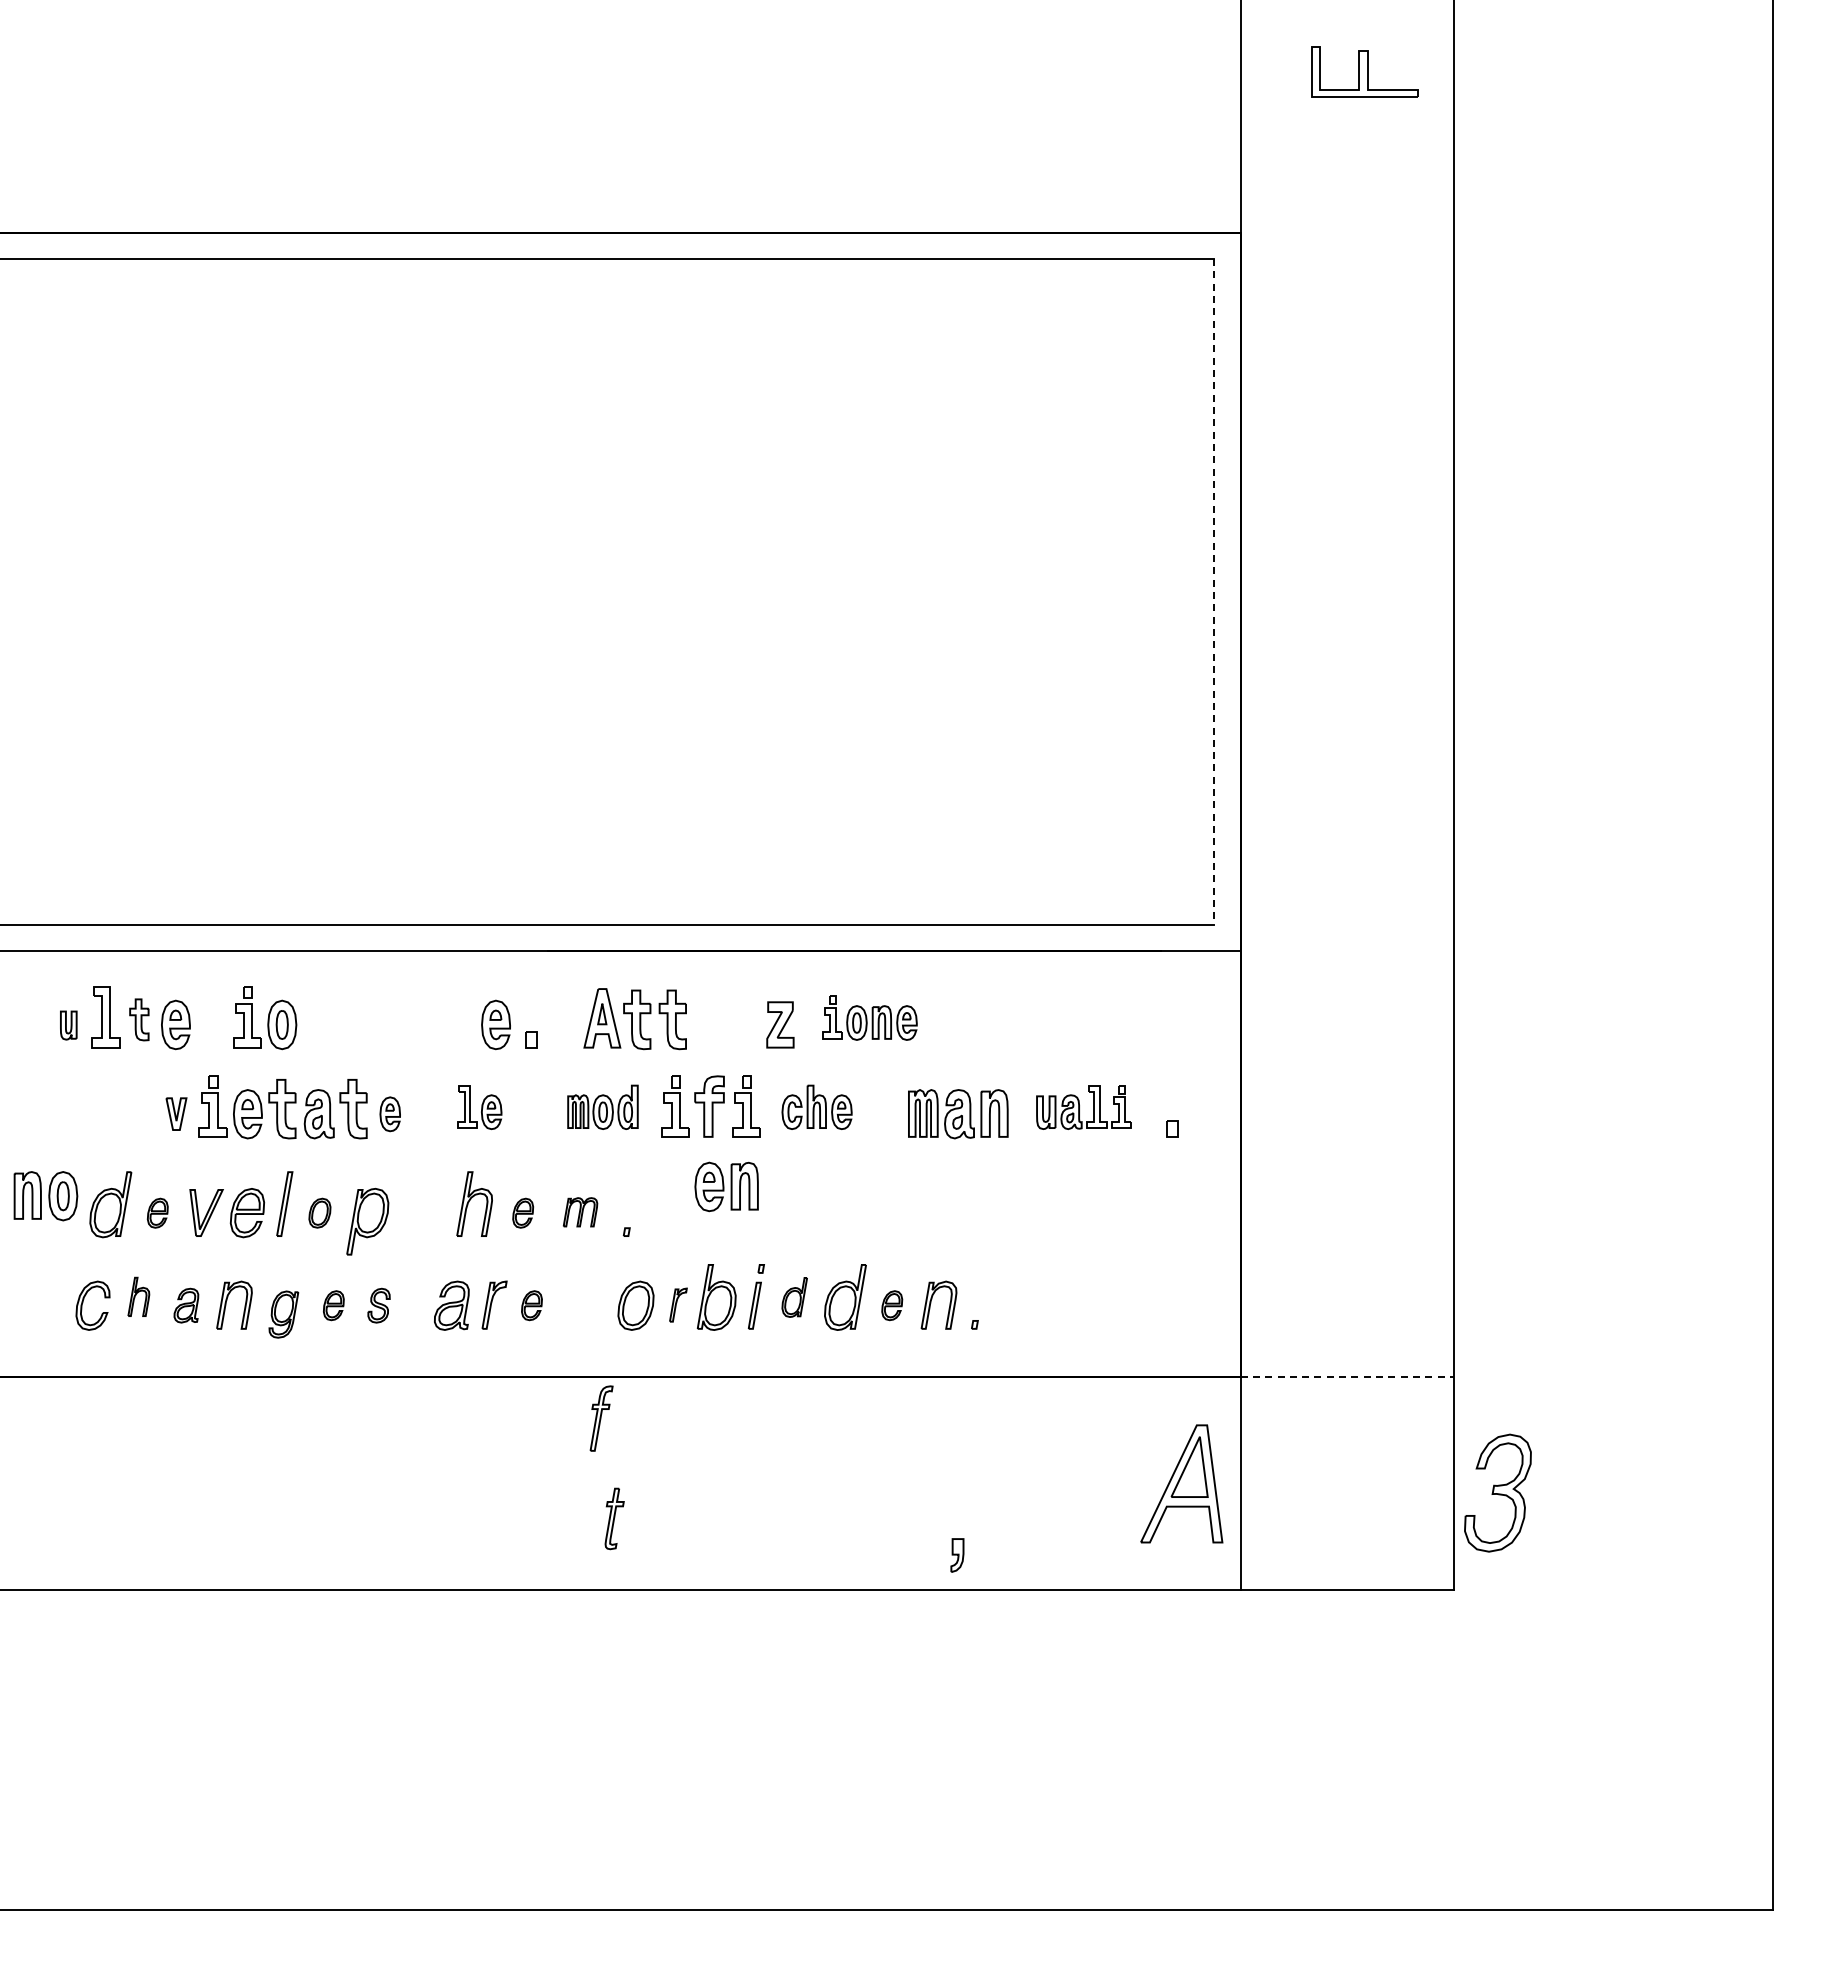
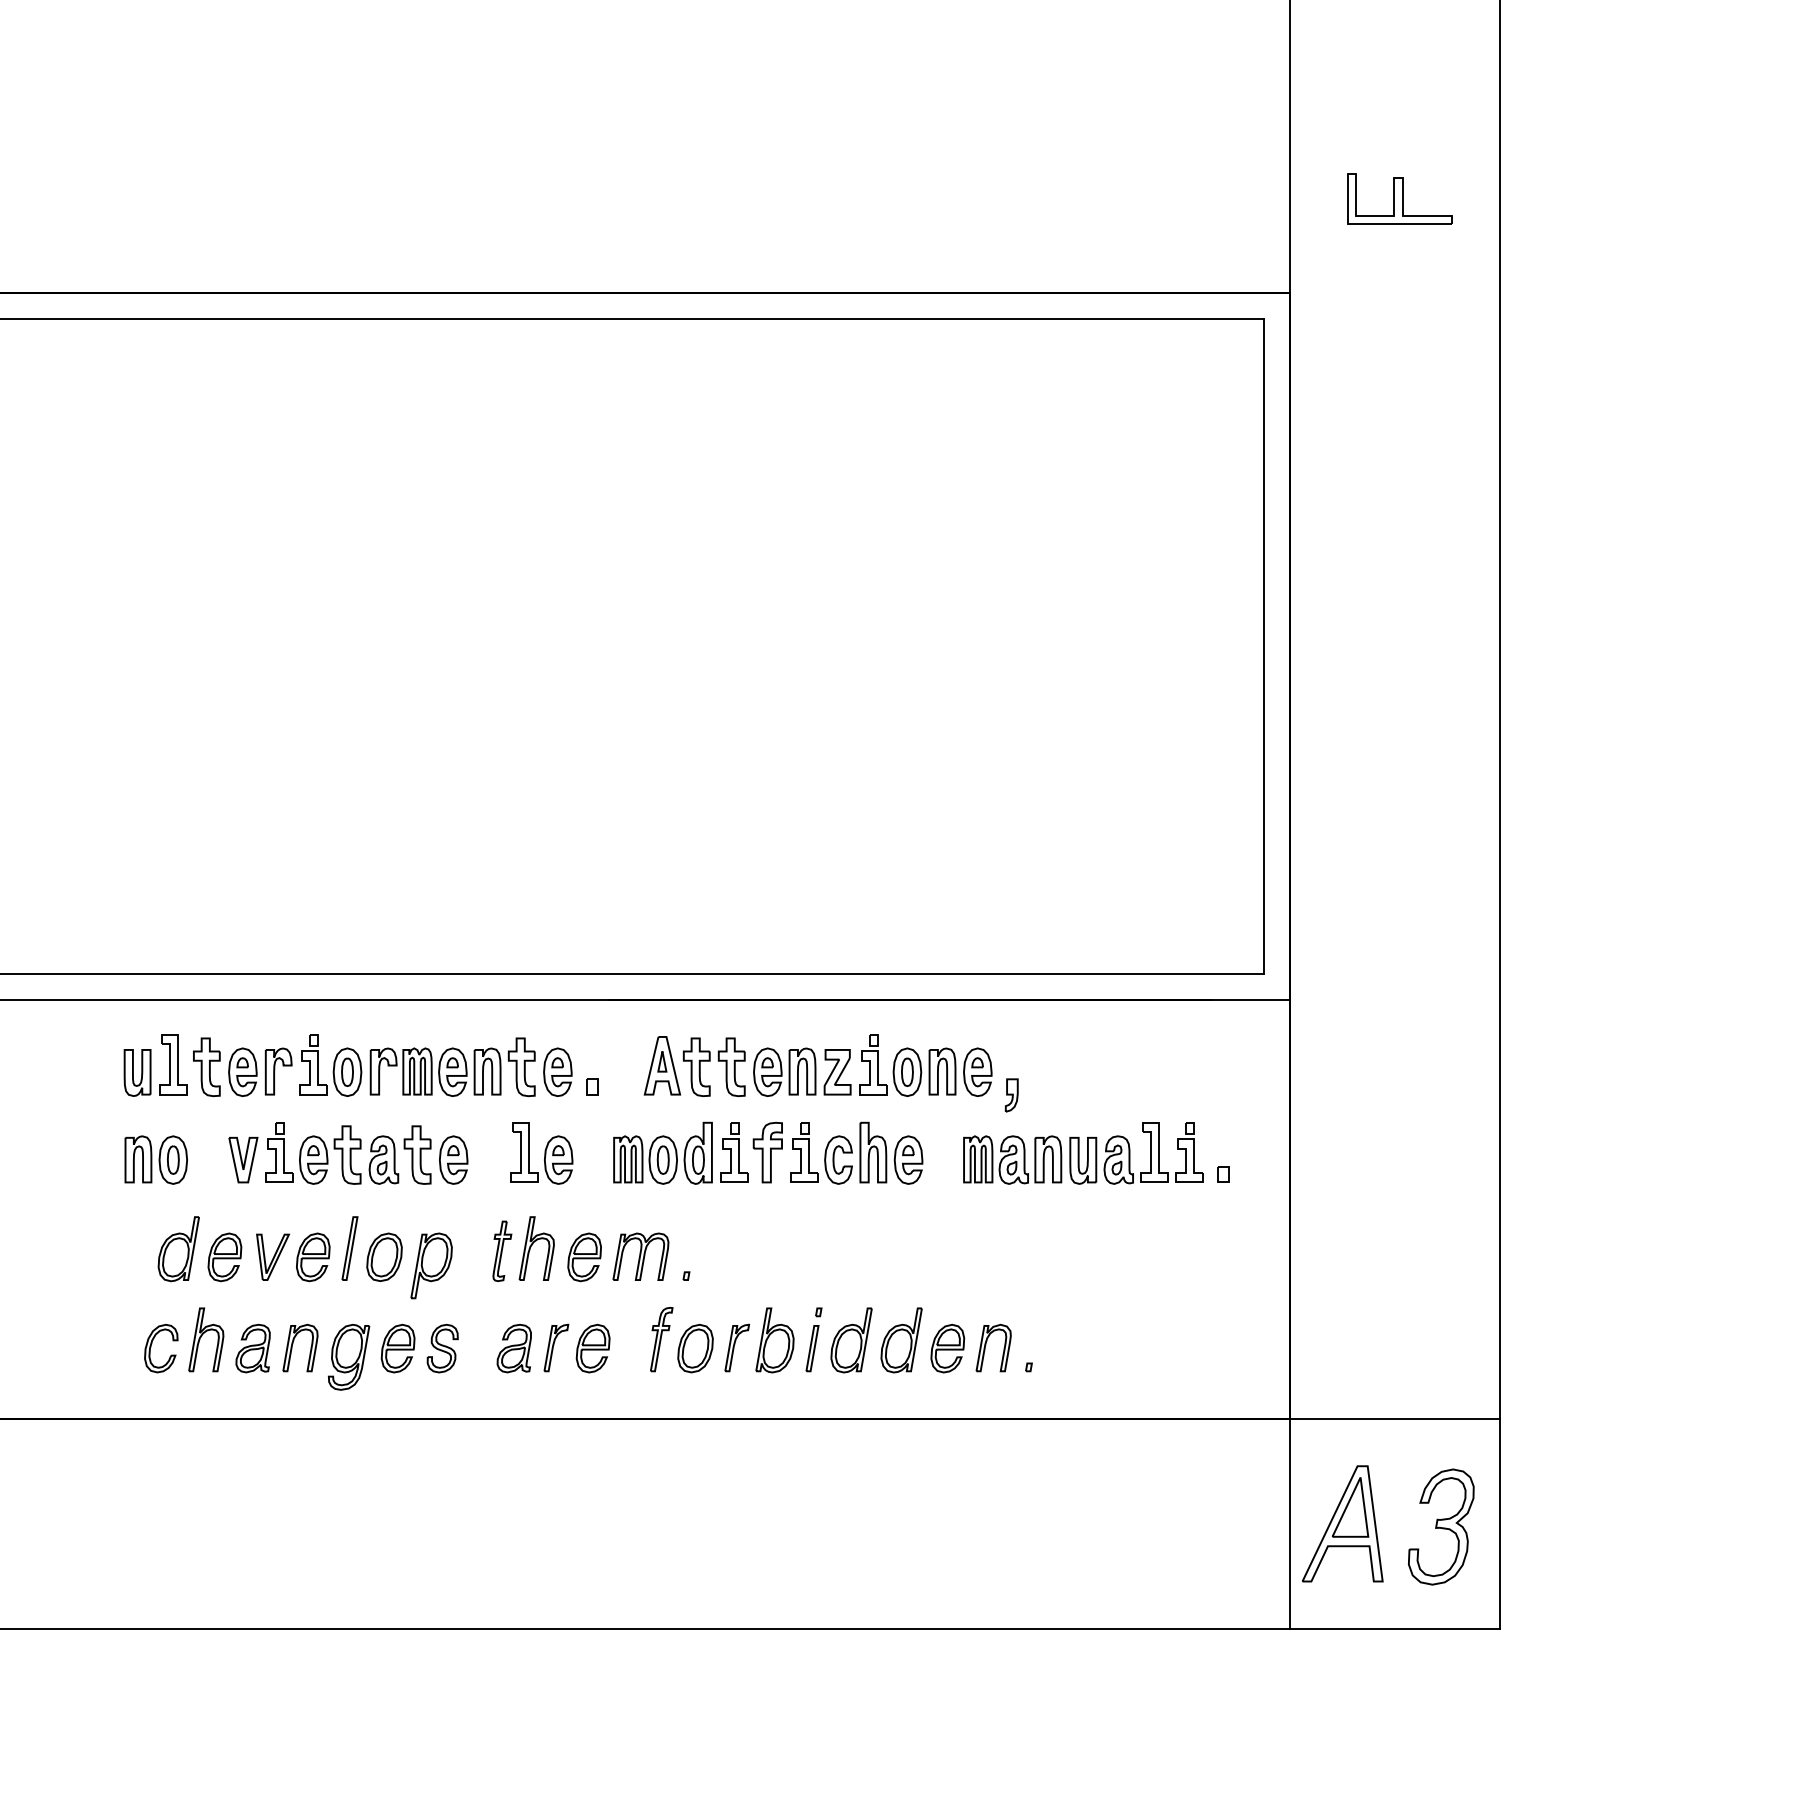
part: (1364, 71) -> (1399, 198), moved
line: (1213, 591) -> (1263, 645), dashed -> solid
part: (869, 1018) -> (925, 1065), size x1.43
part: (139, 1019) -> (207, 1066), size x1.43
part: (389, 1019) -> (453, 1066), added
part: (212, 1024) -> (278, 1071), added
part: (68, 1025) -> (137, 1072), size x1.67
part: (479, 1107) -> (541, 1153), size x1.43
part: (602, 1107) -> (662, 1153), size x1.43
part: (816, 1107) -> (873, 1153), size x1.43
part: (1083, 1107) -> (1135, 1153), size x1.43
part: (176, 1113) -> (243, 1159), size x1.43
part: (390, 1114) -> (453, 1160), size x1.43
part: (726, 1186) -> (784, 1071), moved
part: (45, 1196) -> (155, 1160), moved
part: (580, 1211) -> (640, 1255), size x1.67
part: (157, 1213) -> (224, 1257), size x1.67
part: (319, 1213) -> (384, 1257), size x1.67
part: (522, 1213) -> (583, 1257), size x1.67
part: (138, 1296) -> (206, 1339), size x1.67
part: (794, 1297) -> (851, 1340), size x1.67
part: (678, 1304) -> (737, 1347), size x1.43
part: (186, 1305) -> (253, 1348), size x1.43
part: (333, 1305) -> (397, 1348), size x1.67
part: (378, 1305) -> (442, 1348), size x1.43
part: (531, 1305) -> (592, 1348), size x1.67
part: (891, 1305) -> (946, 1348), size x1.67
part: (283, 1314) -> (348, 1357), size x1.43
line: (1347, 1377) -> (1395, 1419), dashed -> solid
part: (601, 1418) -> (661, 1339), moved
part: (1181, 1483) -> (1342, 1523), moved
part: (1497, 1492) -> (1440, 1526), moved
part: (614, 1518) -> (502, 1250), moved
part: (957, 1555) -> (1011, 1095), moved

